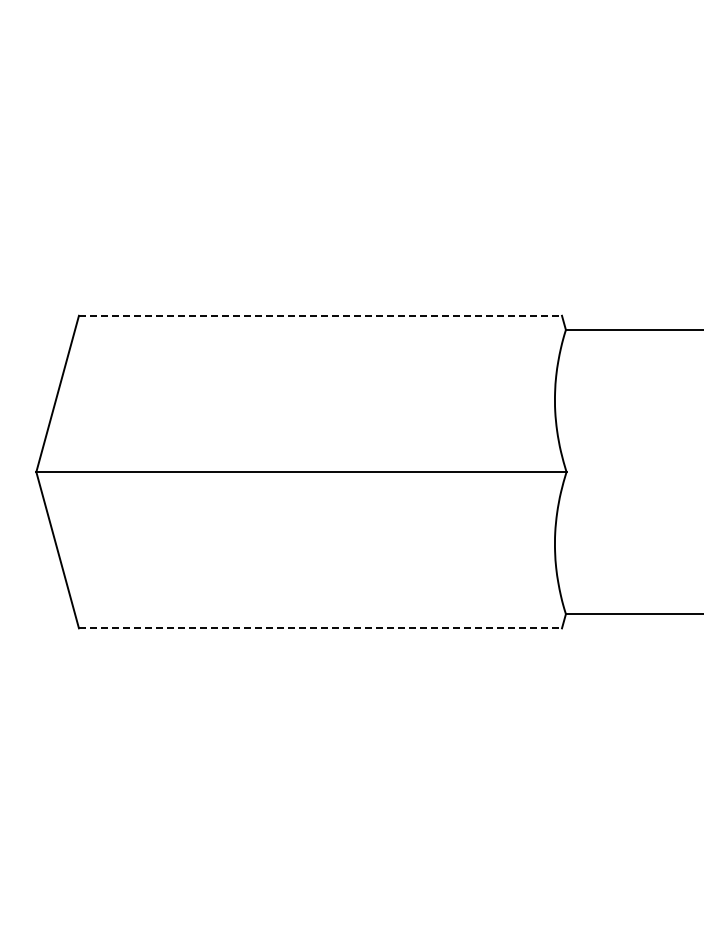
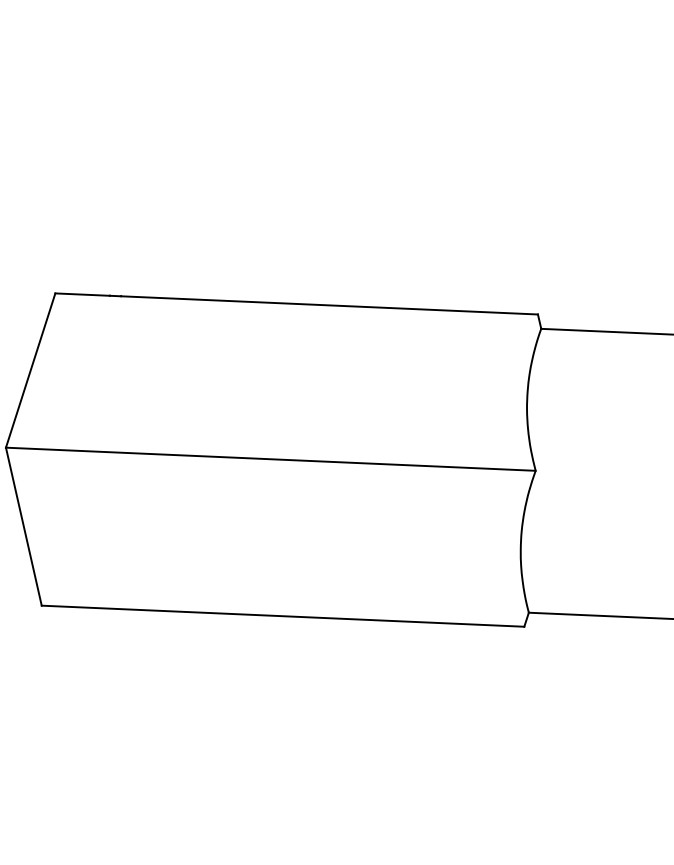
line: (320, 315) -> (296, 303), dashed -> solid
line: (320, 628) -> (283, 616), dashed -> solid

